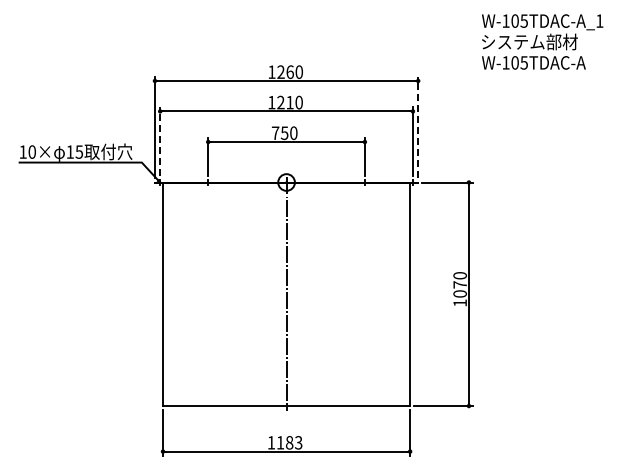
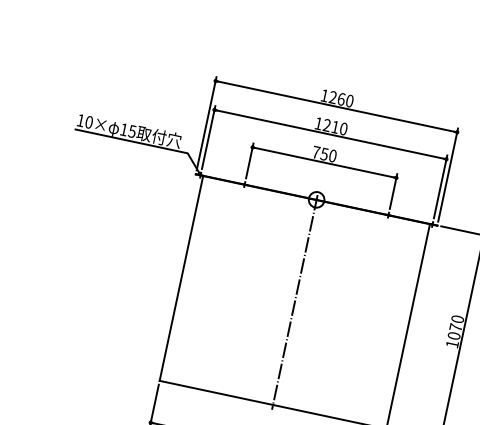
line: (418, 127) -> (448, 175), dashed -> solid
line: (160, 140) -> (209, 136), dashed -> solid

